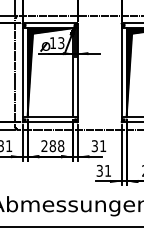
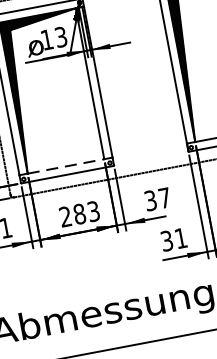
line: (50, 117) -> (66, 166), solid -> dashed
text: (103, 145) -> (165, 196), 31 -> 37
text: (61, 146) -> (94, 211), 288 -> 283

